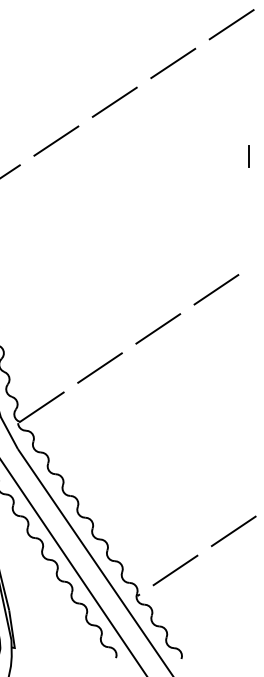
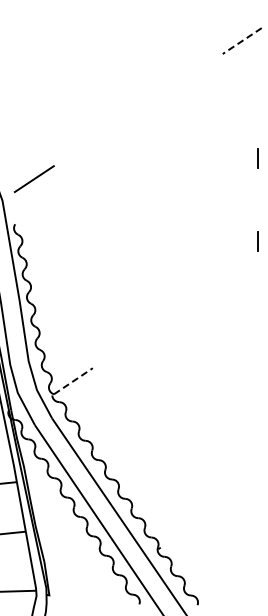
line: (230, 25) -> (241, 41), solid -> dashed
line: (172, 63) -> (189, 75), removed
line: (113, 102) -> (137, 110), removed
line: (55, 140) -> (85, 144), removed
line: (248, 250) -> (257, 241), added
line: (216, 289) -> (228, 276), removed
line: (157, 328) -> (176, 311), removed
line: (99, 368) -> (124, 346), removed
line: (41, 406) -> (73, 380), solid -> dashed
line: (233, 531) -> (243, 491), removed
line: (174, 570) -> (191, 526), removed

